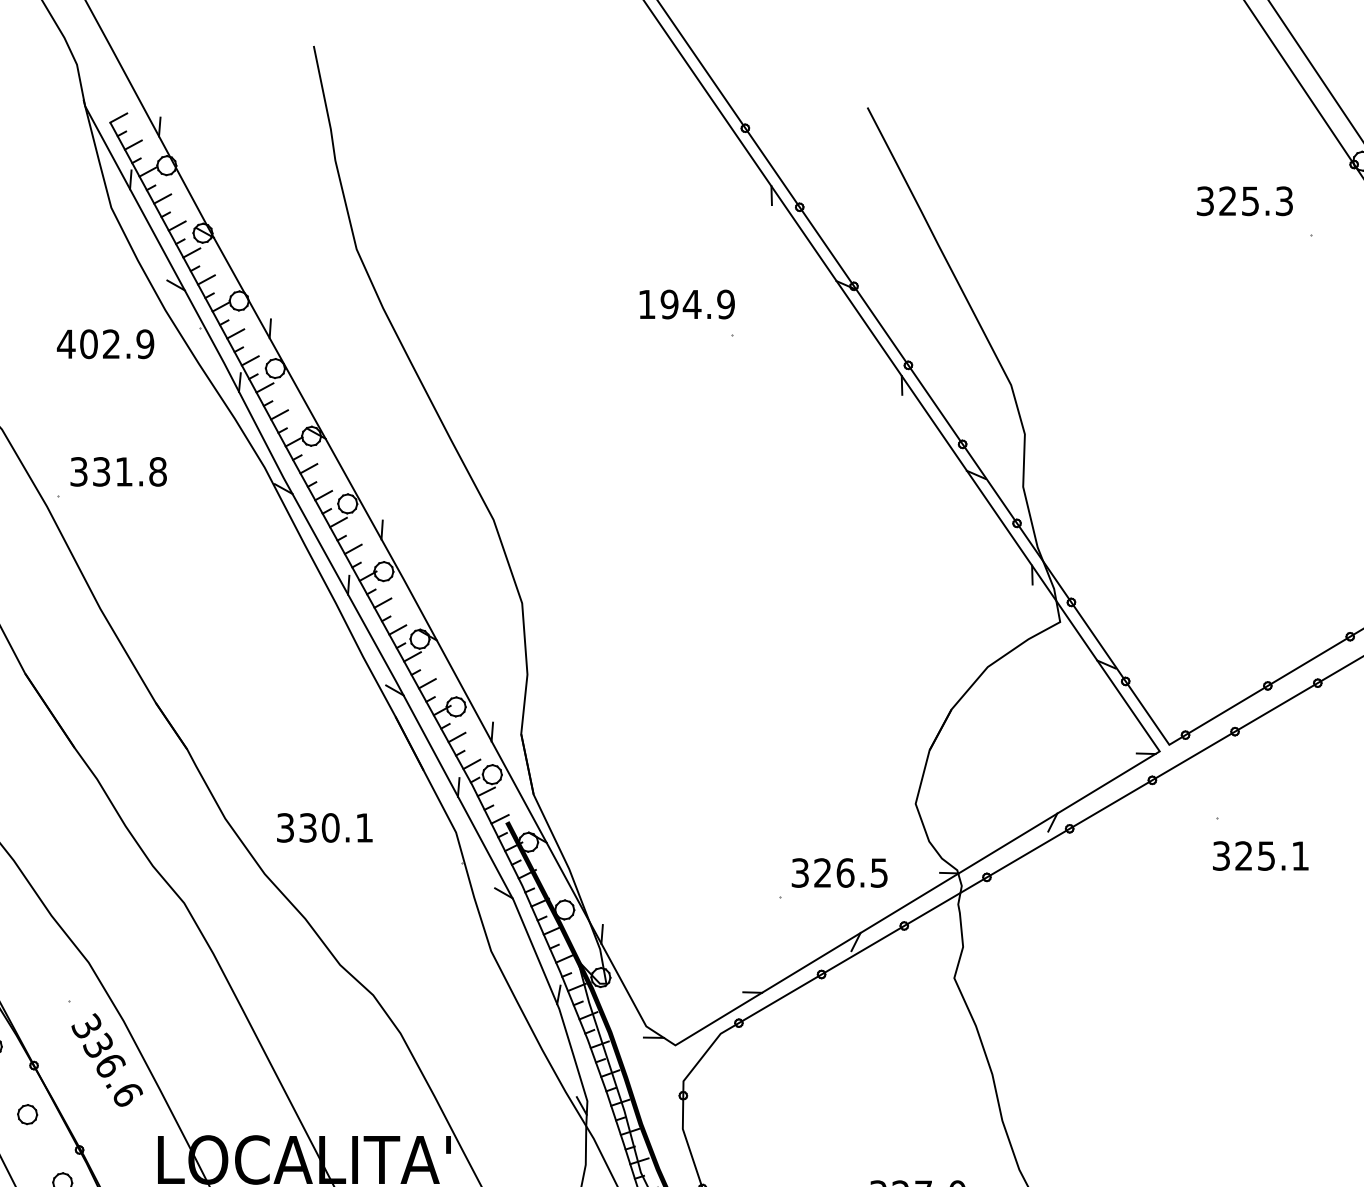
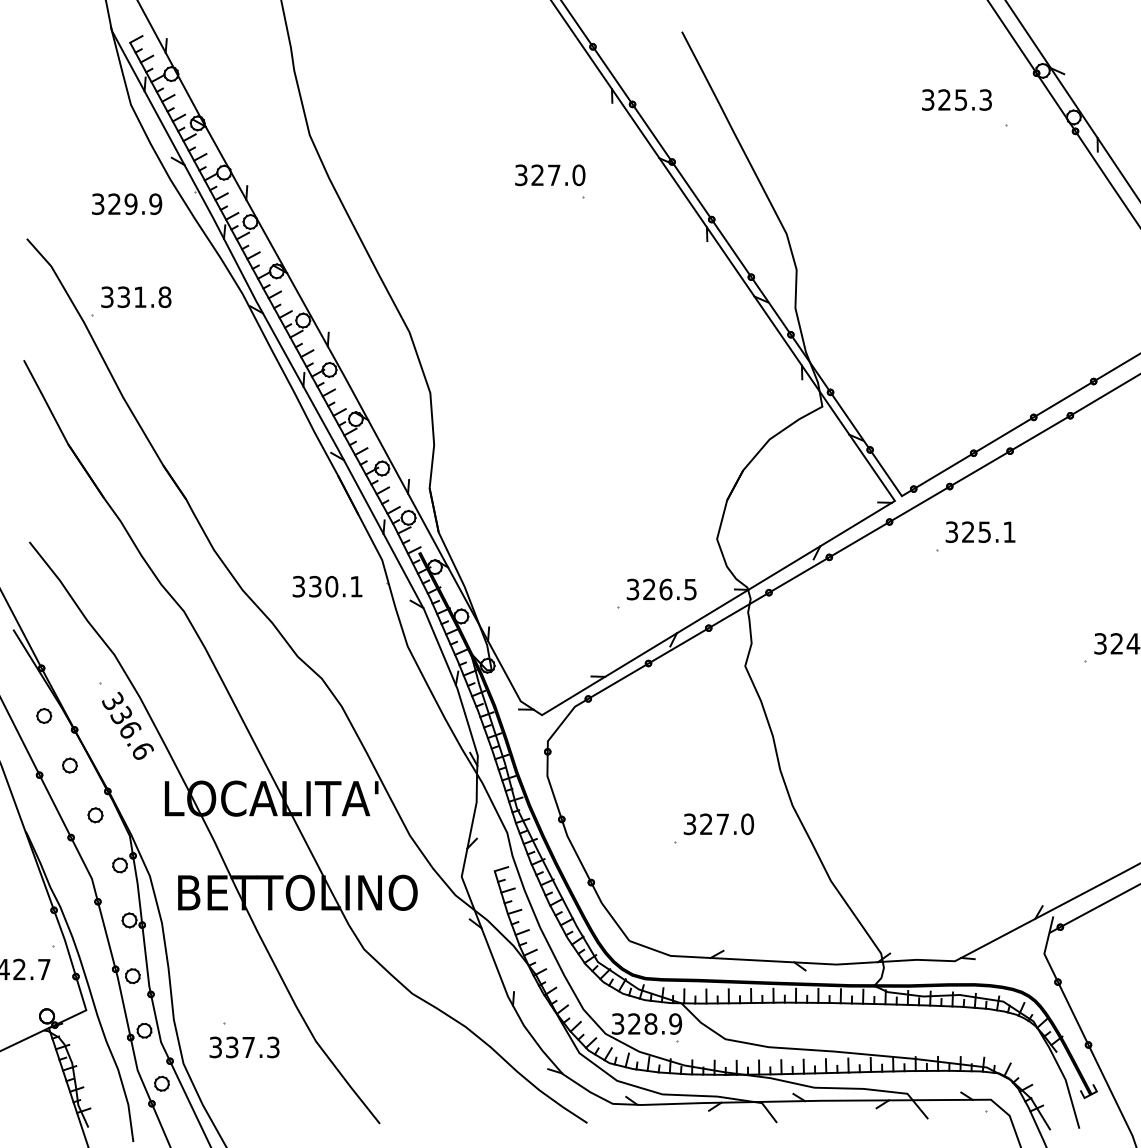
text: (687, 304) -> (550, 175), 194.9 -> 327.0
text: (88, 344) -> (114, 204), 402.9 -> 329.9
text: (324, 827) -> (327, 586), moved
text: (1260, 855) -> (980, 531), moved

